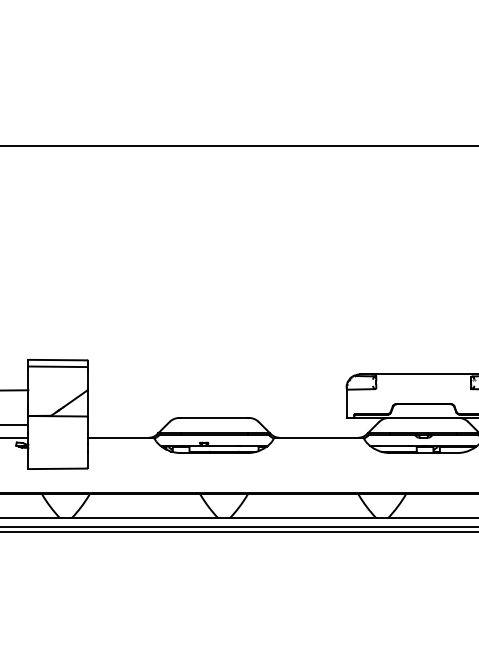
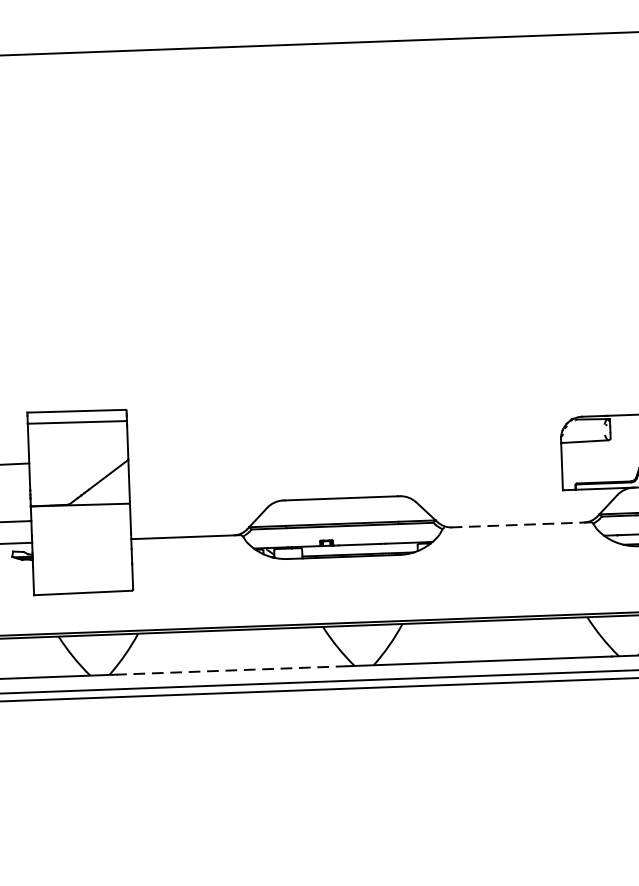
line: (318, 437) -> (517, 524), solid -> dashed
line: (144, 518) -> (231, 670), solid -> dashed

